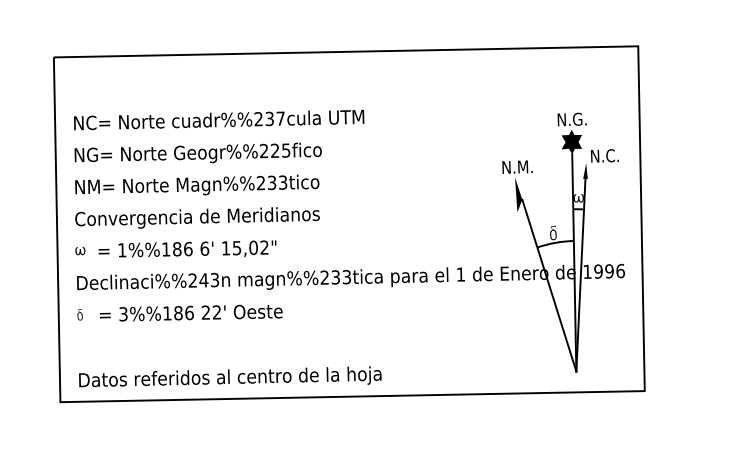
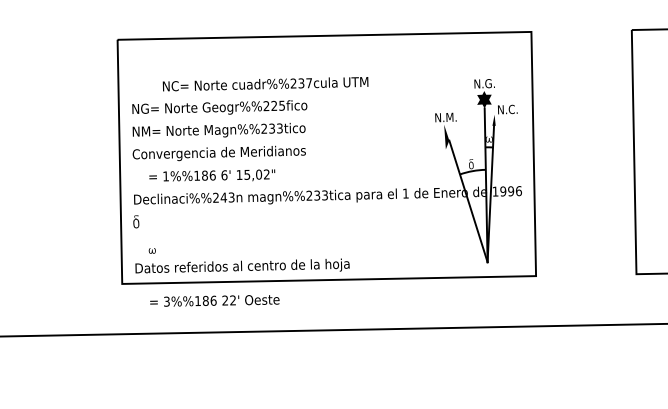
text: (218, 120) -> (265, 84), moved
part: (79, 250) -> (151, 250), moved
text: (190, 312) -> (214, 300), moved
part: (79, 315) -> (135, 222), size x1.6

